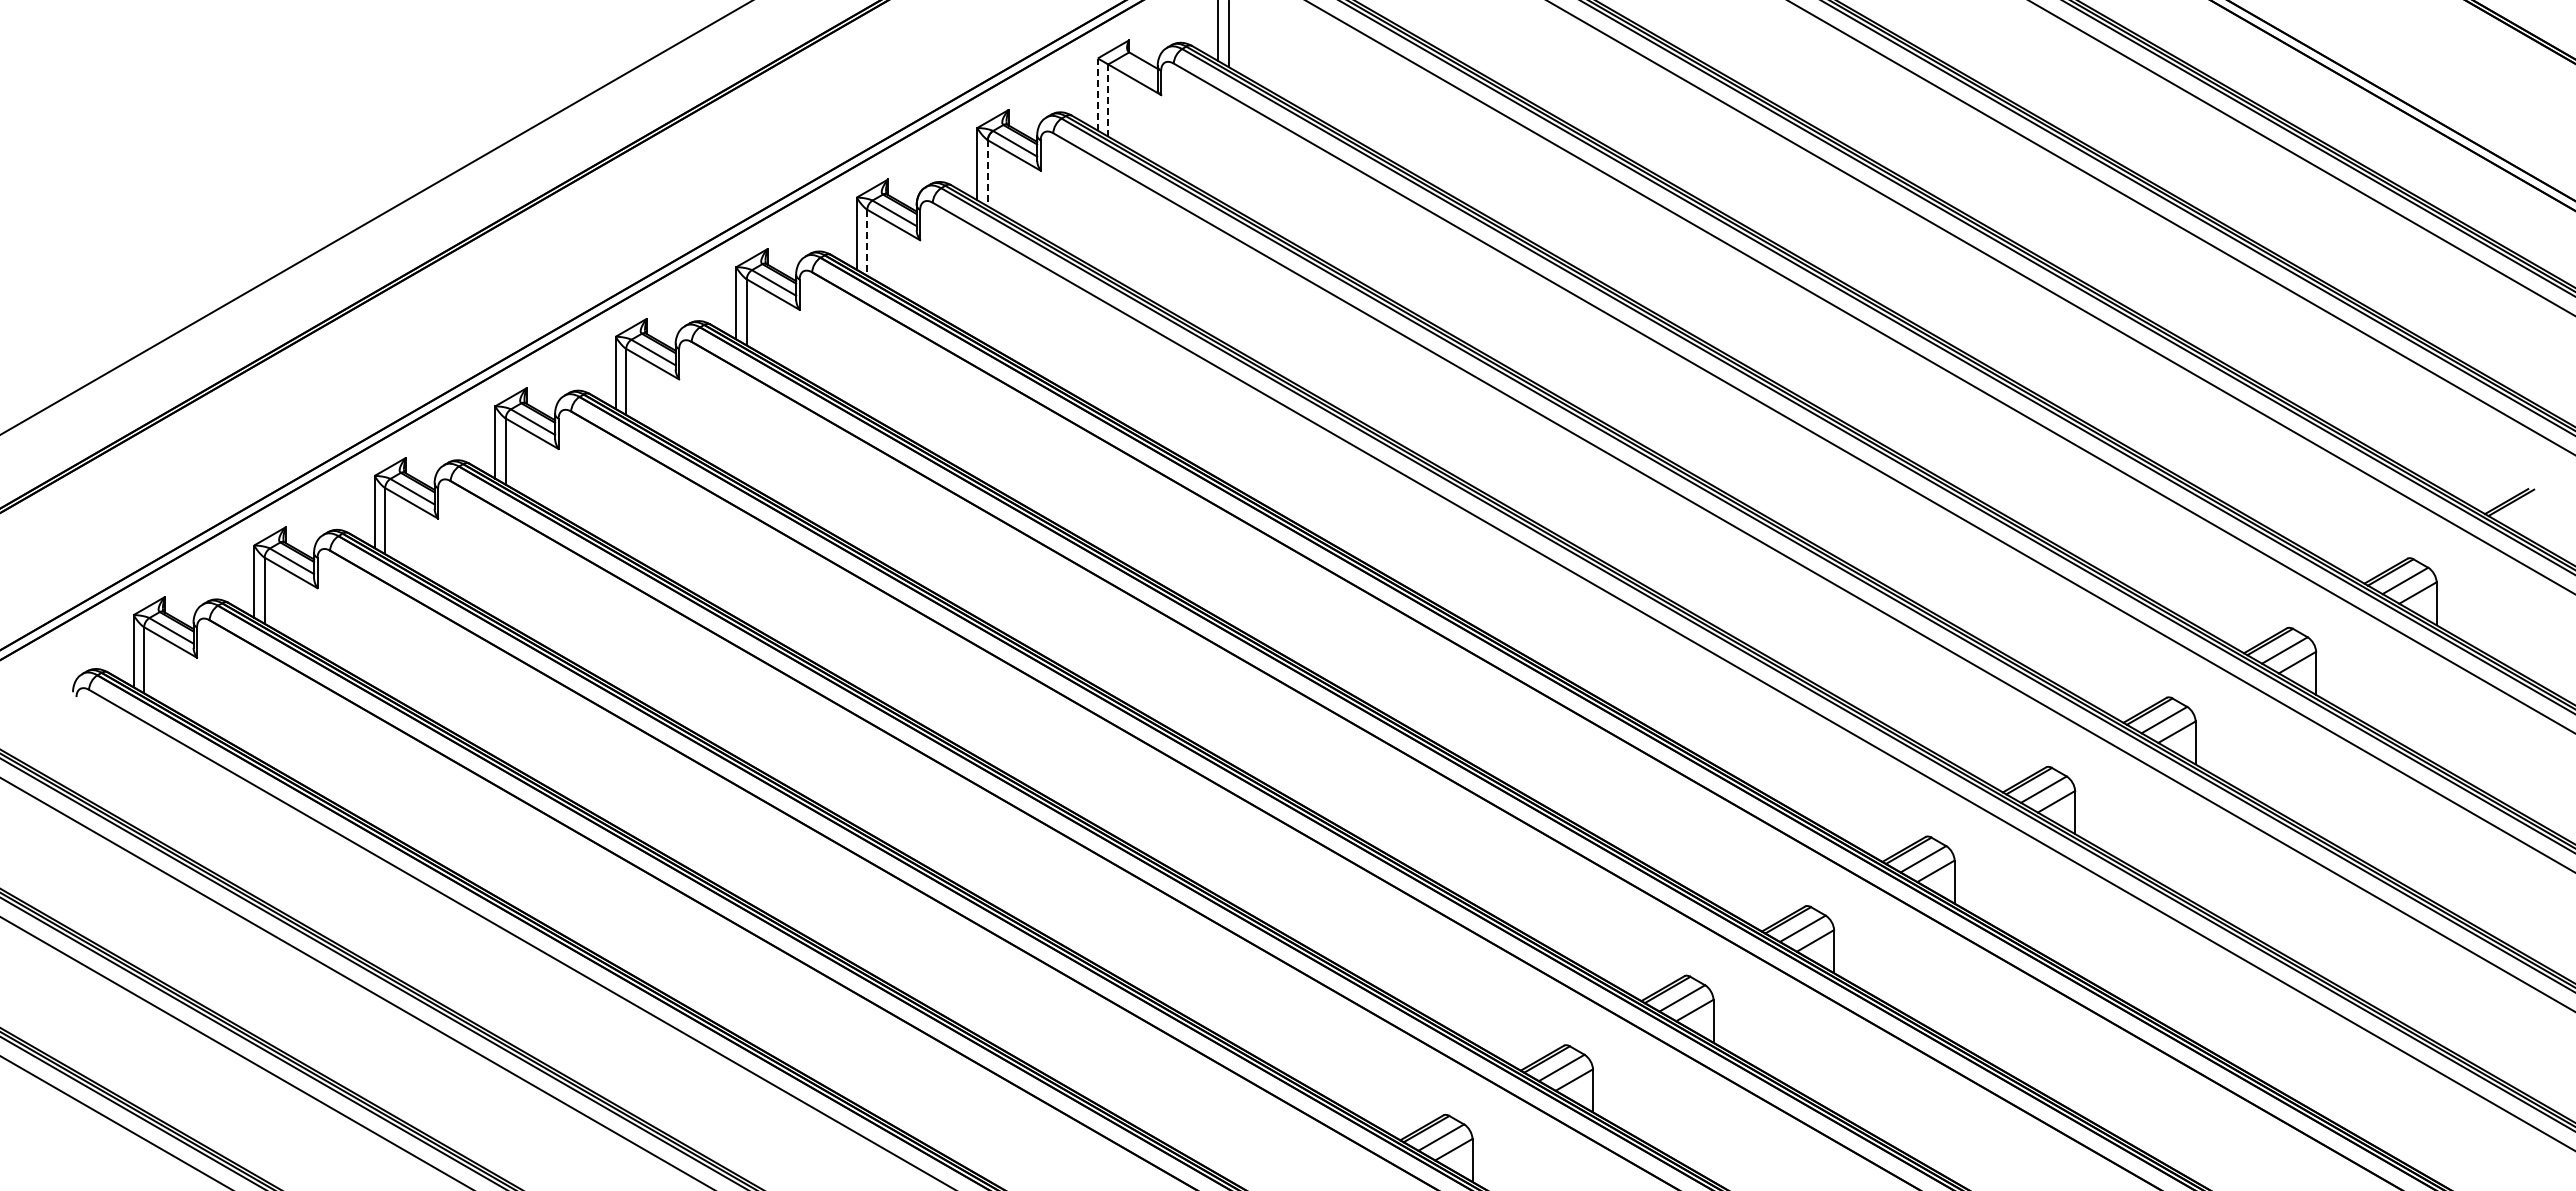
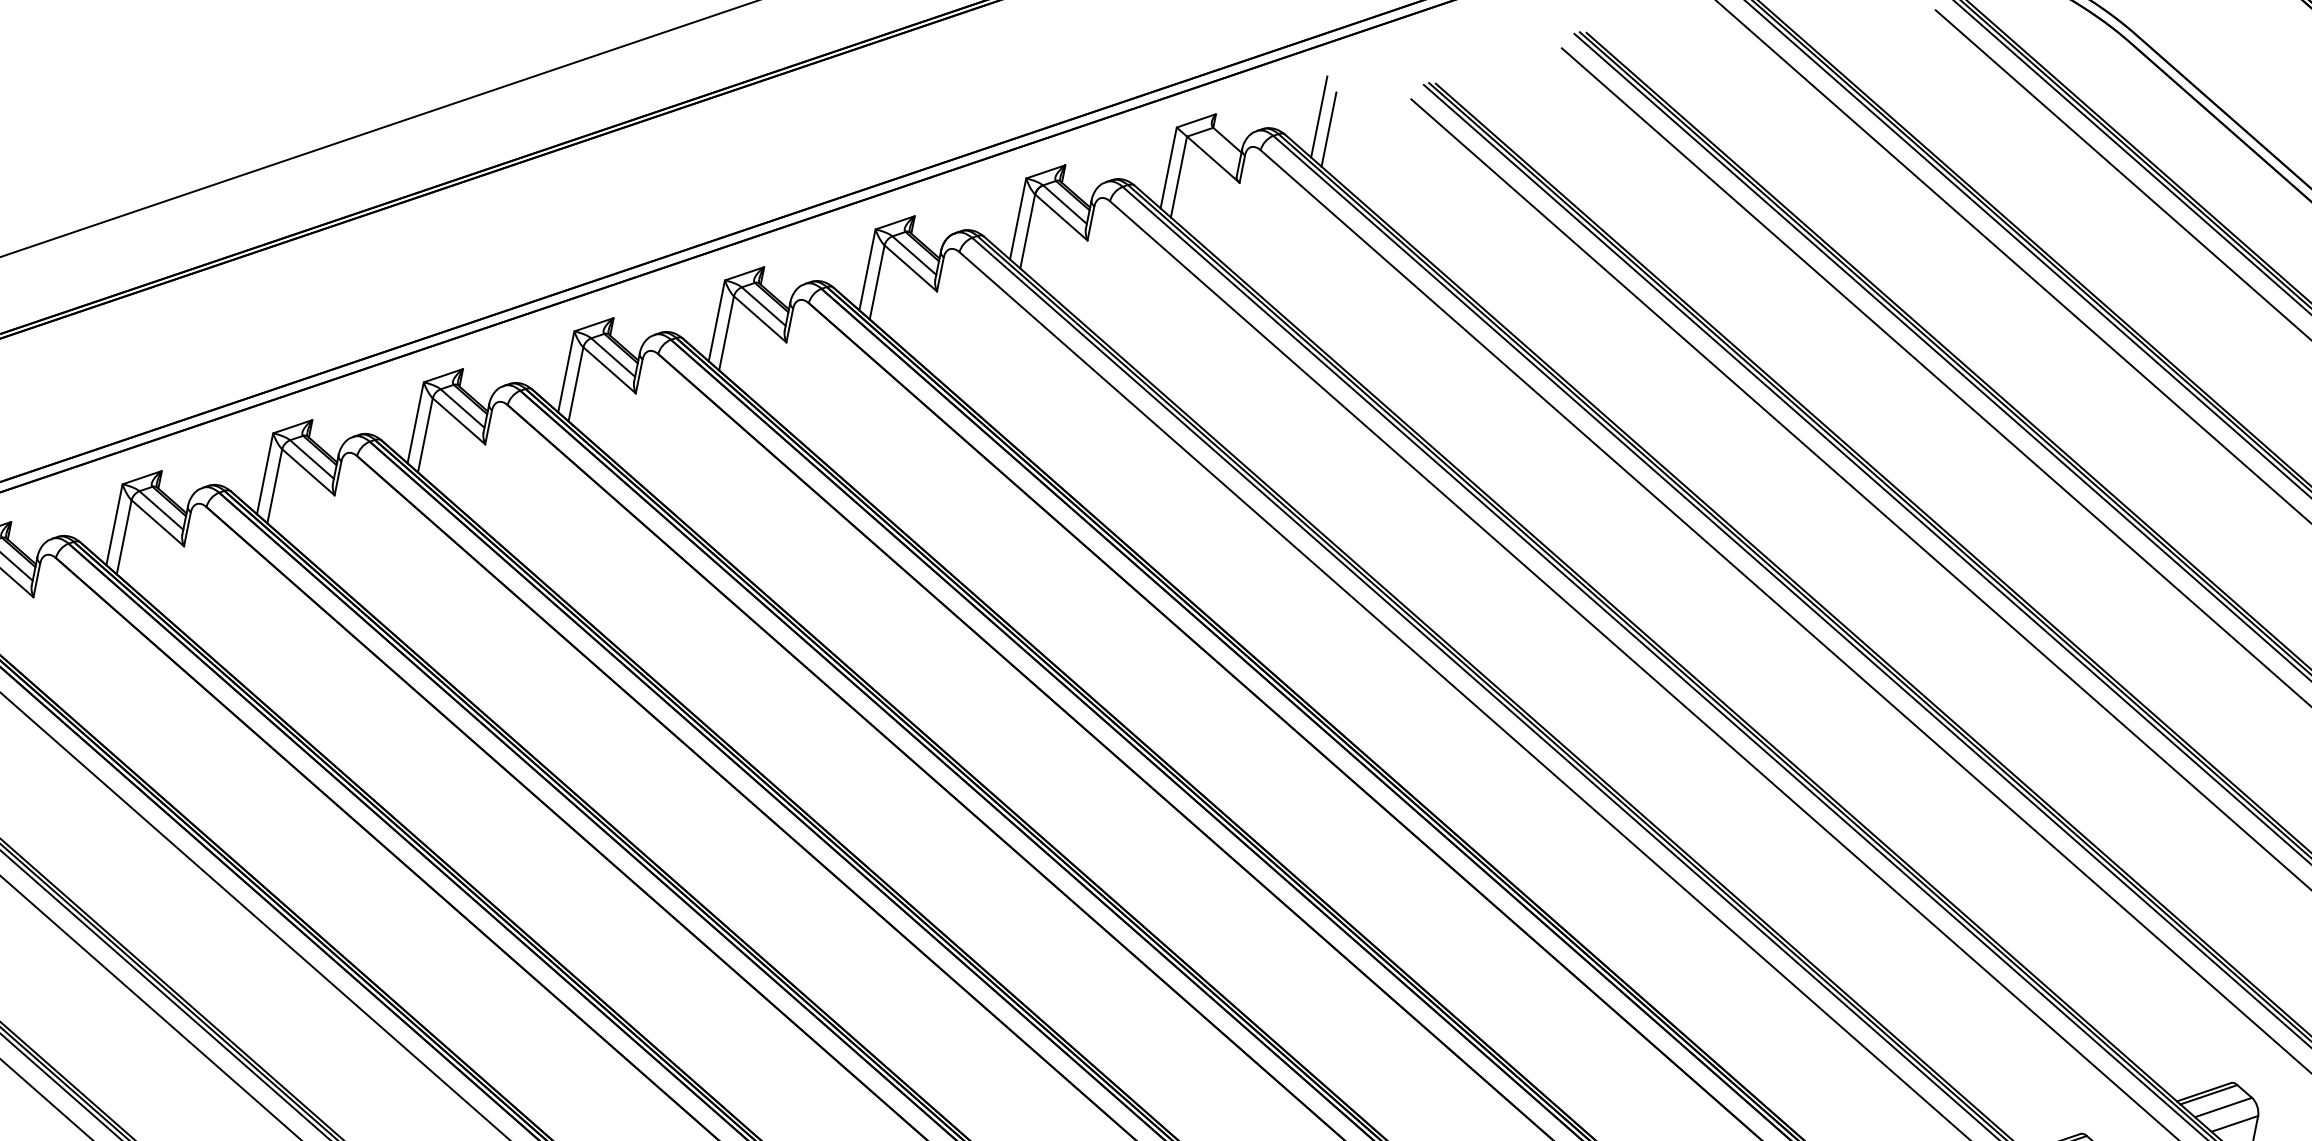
line: (1097, 94) -> (1168, 167), dashed -> solid
line: (1108, 101) -> (1179, 178), dashed -> solid
line: (987, 173) -> (1027, 231), dashed -> solid
line: (867, 243) -> (877, 283), dashed -> solid

